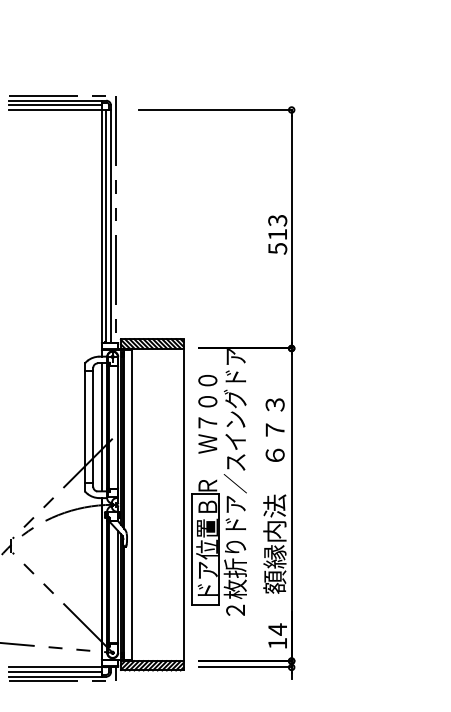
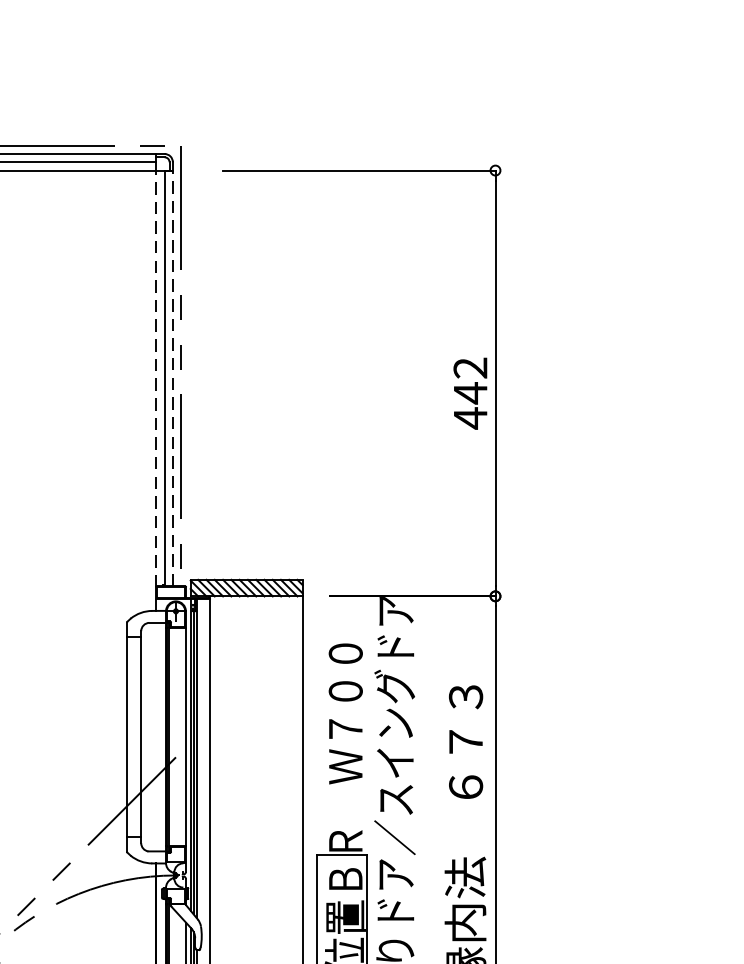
line: (101, 221) -> (155, 369), solid -> dashed
line: (110, 225) -> (172, 376), solid -> dashed
text: (277, 234) -> (470, 392), 513 -> 442
line: (101, 427) -> (155, 737), removed

